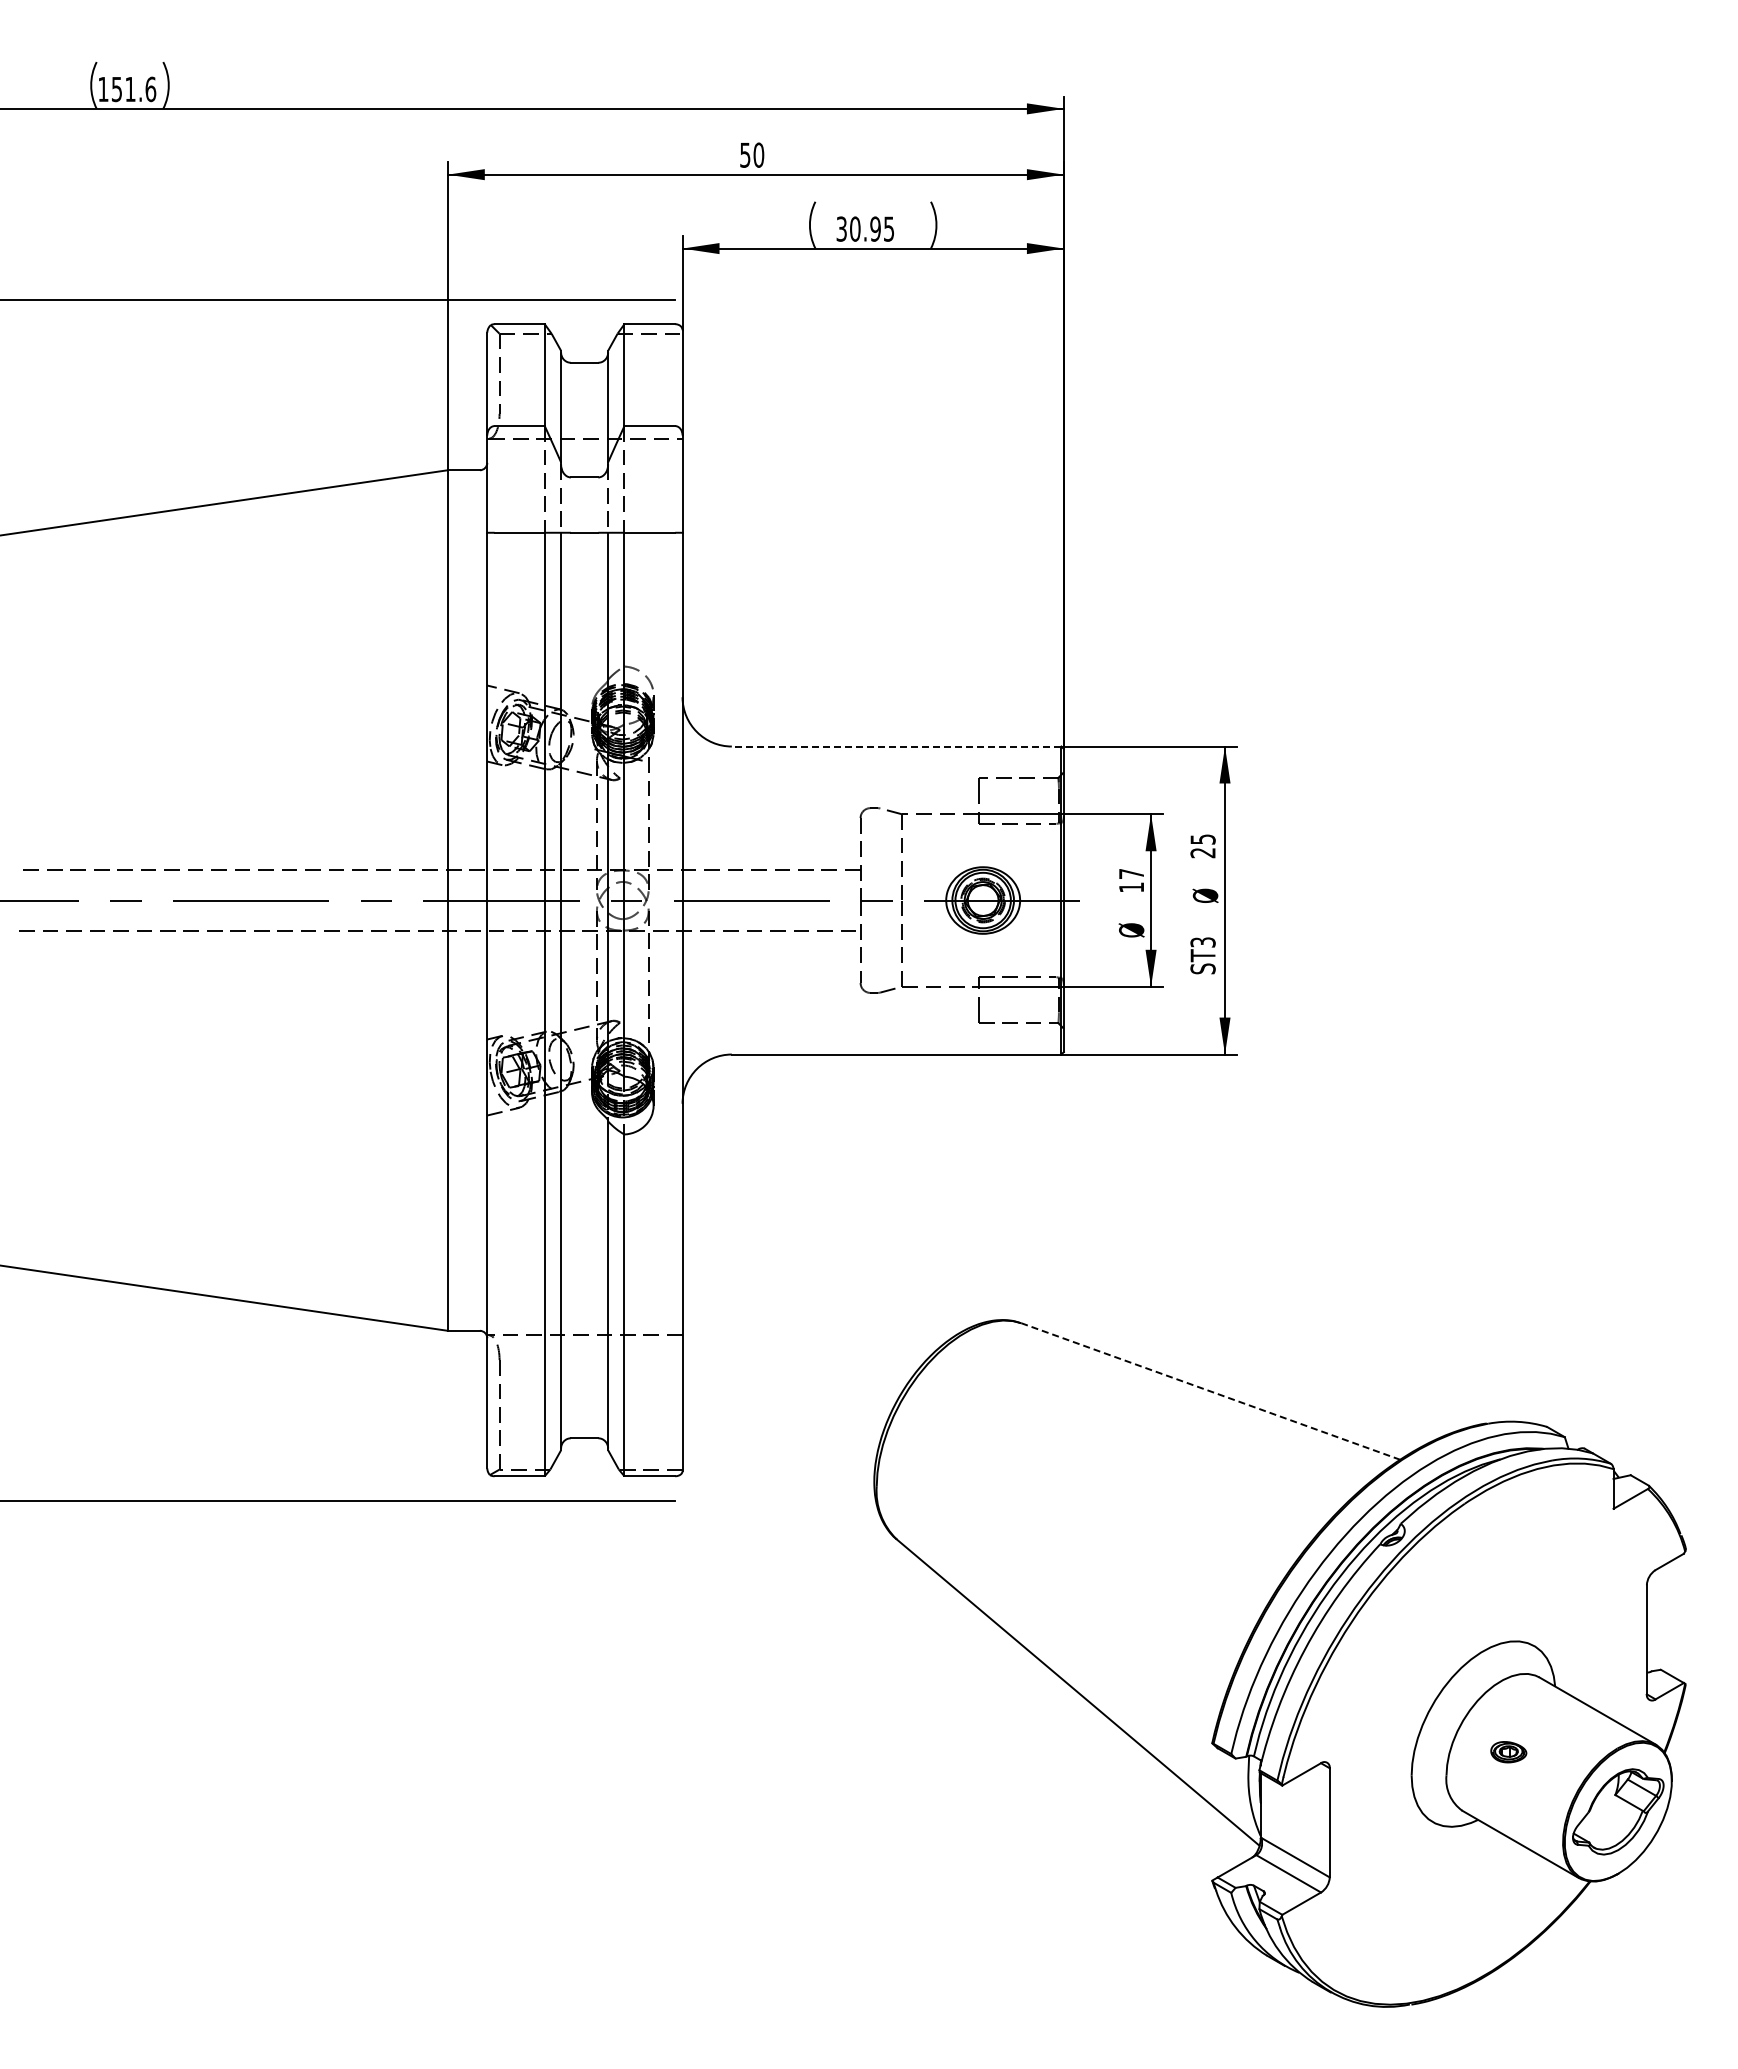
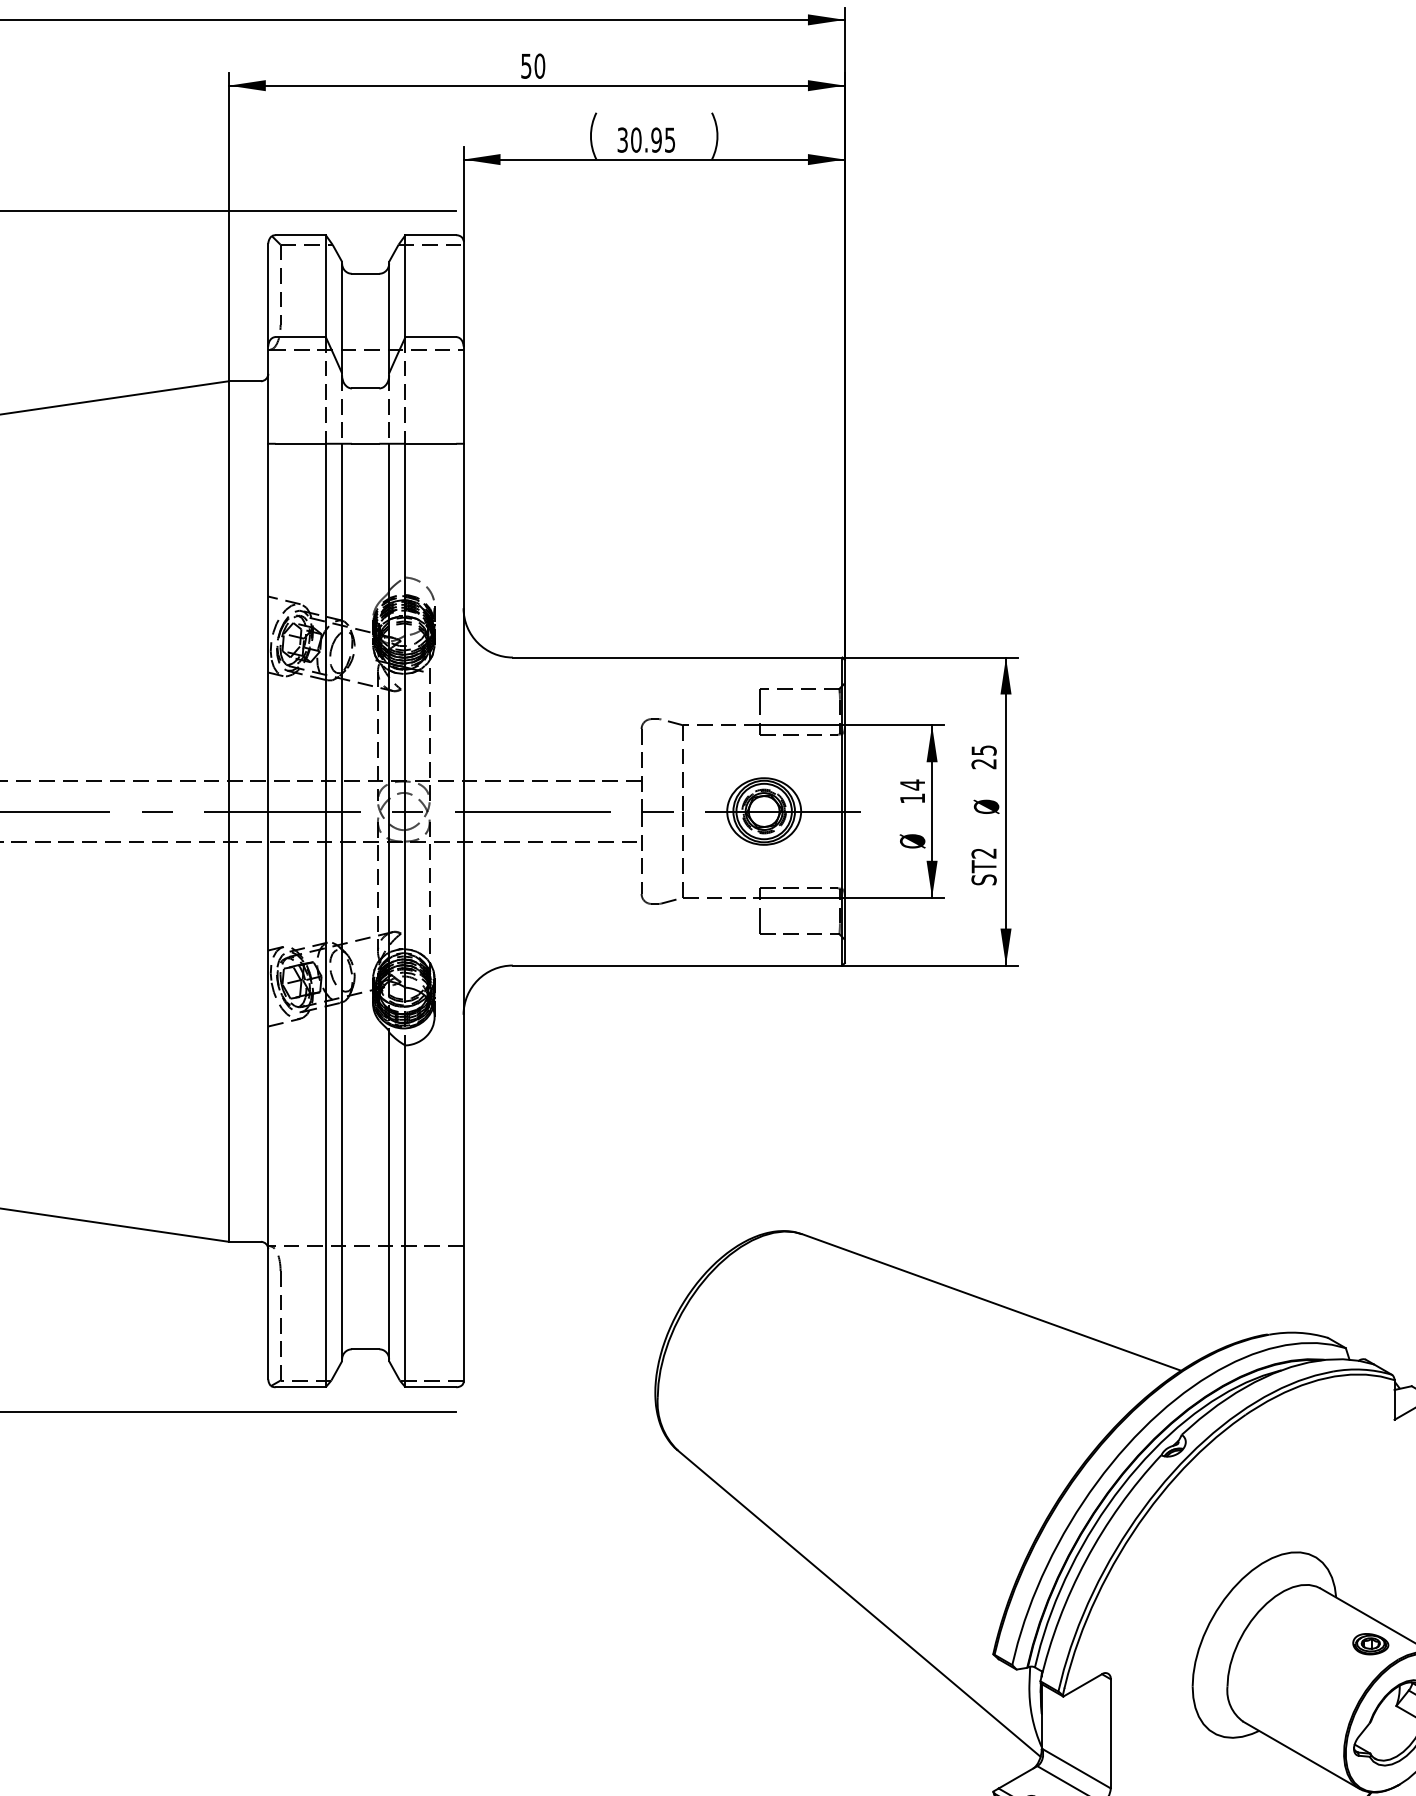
line: (896, 746) -> (677, 657), dashed -> solid
text: (1131, 873) -> (912, 784), 17 -> 14
text: (1202, 942) -> (983, 853), ST3 -> ST2
line: (1210, 1391) -> (991, 1302), dashed -> solid
part: (1508, 1752) -> (1370, 1644), moved

